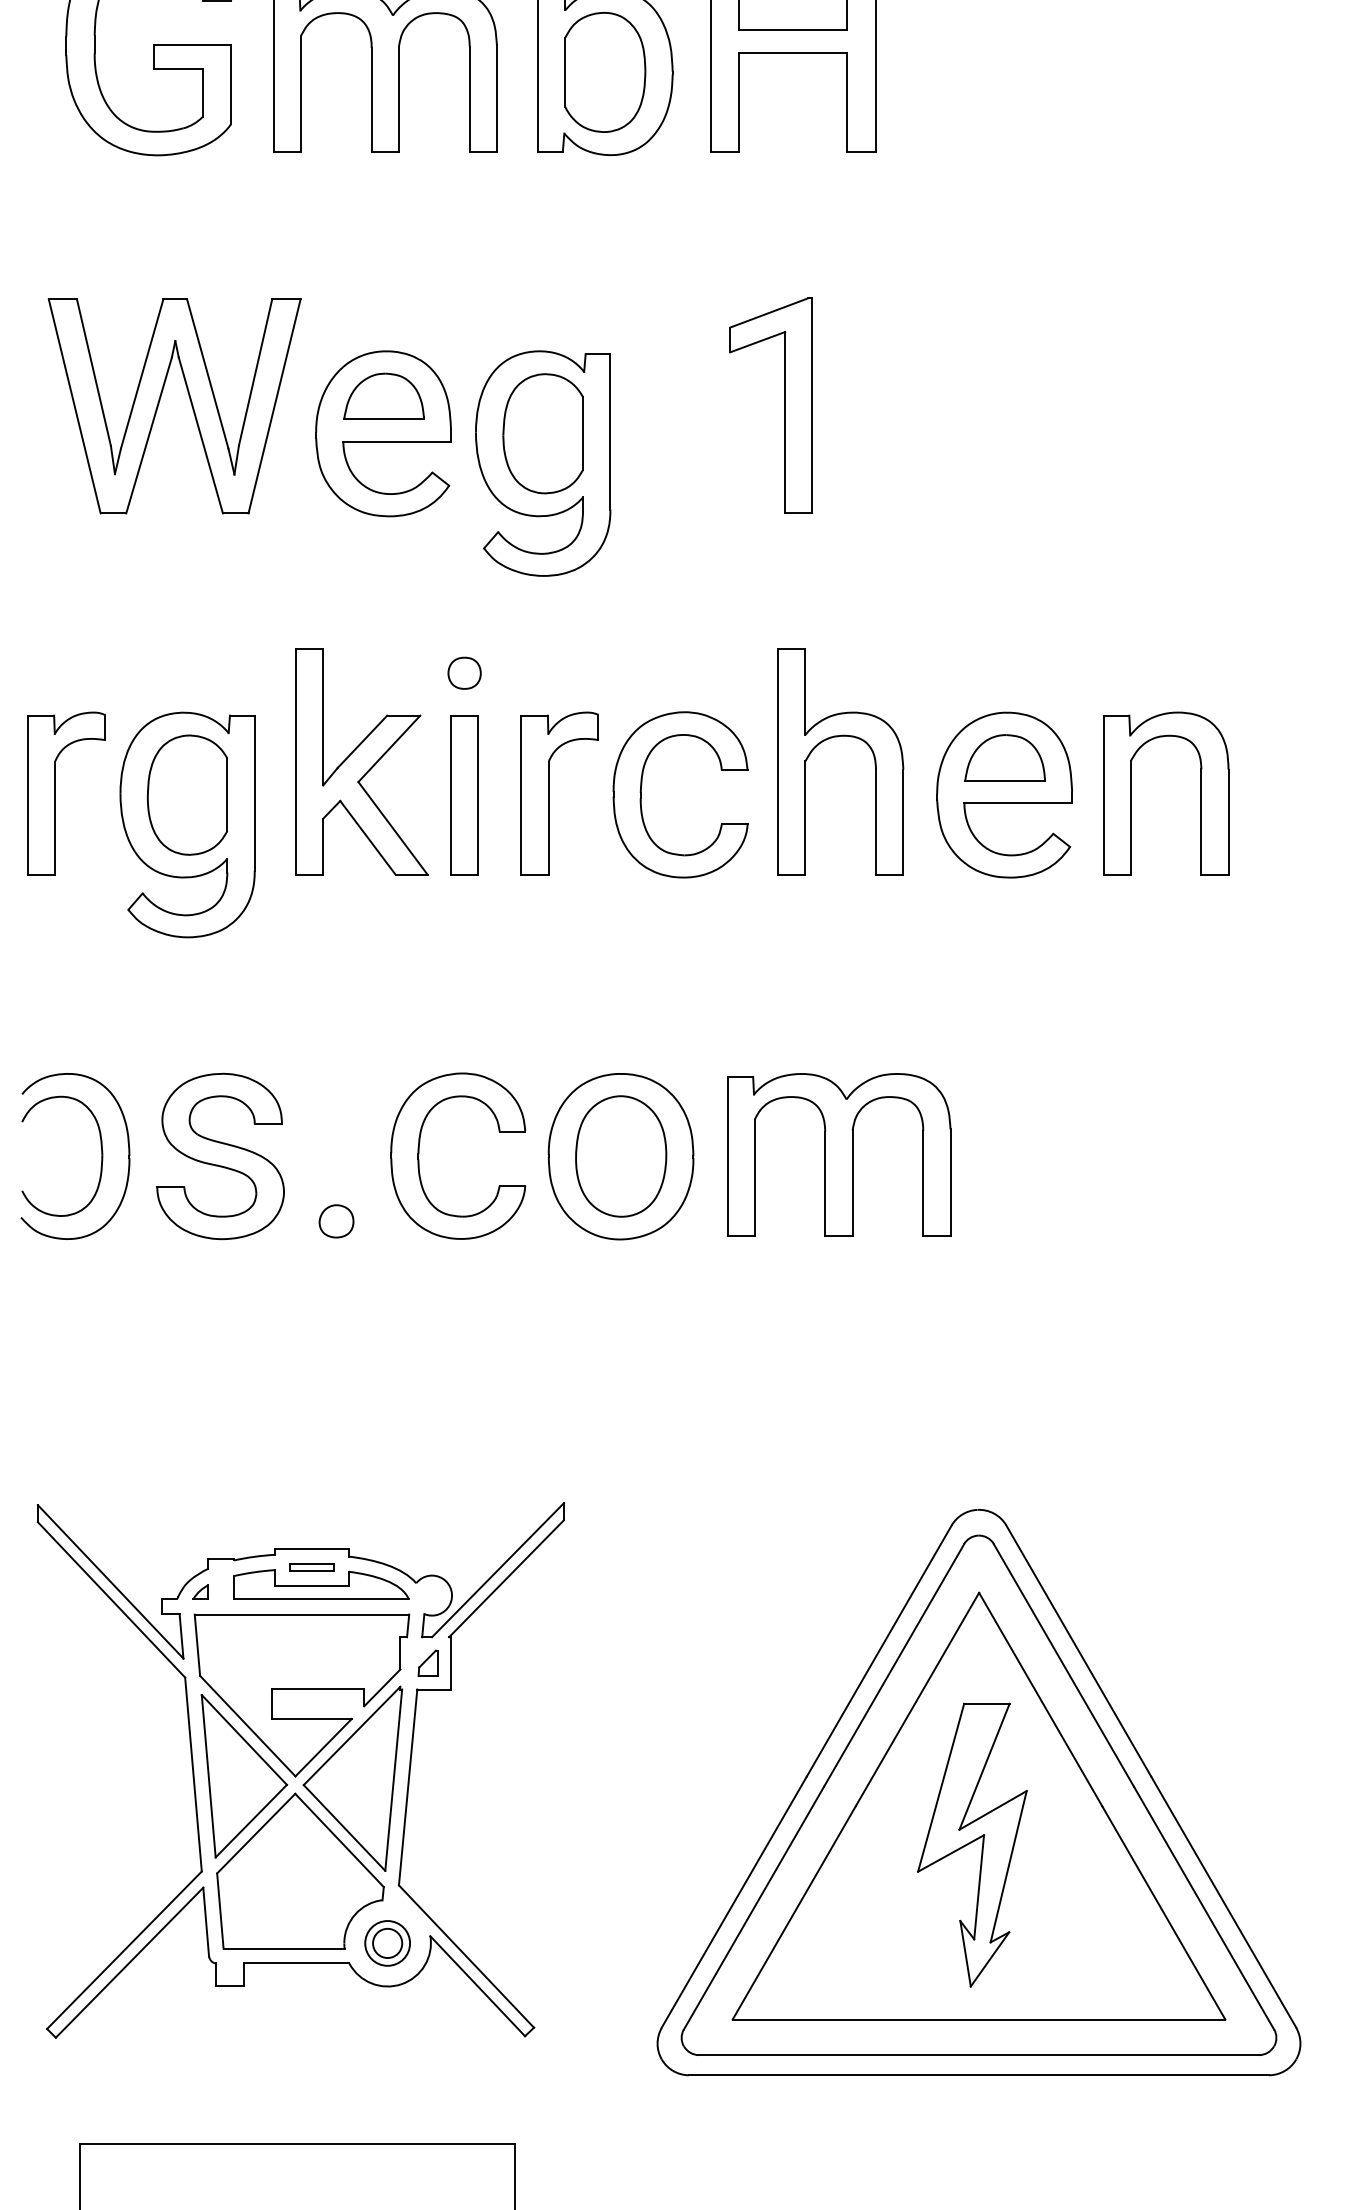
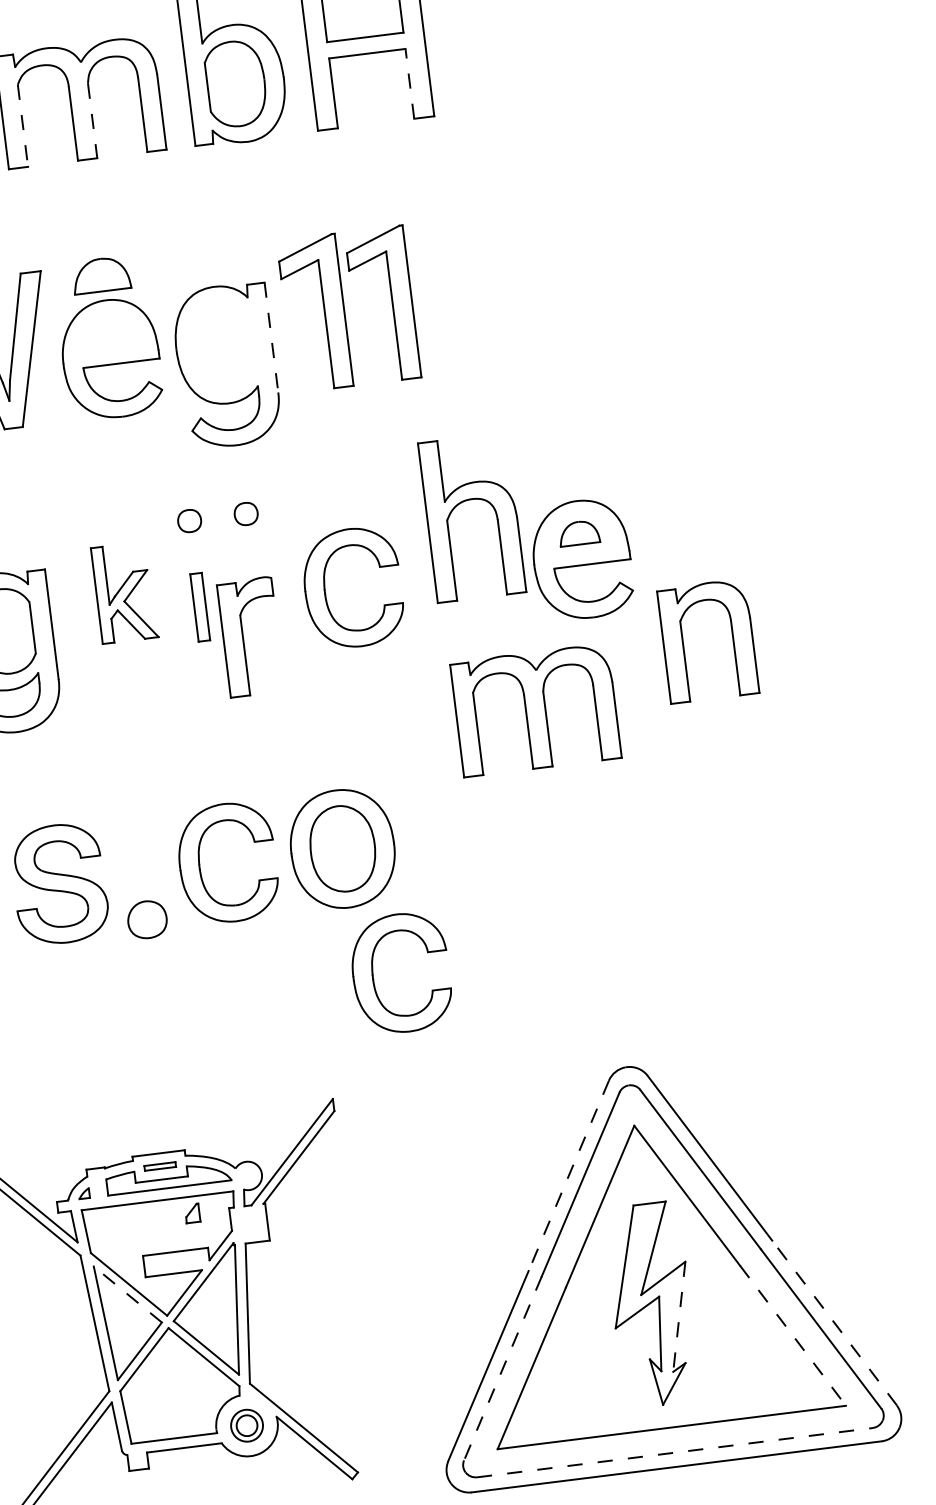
line: (301, 94) -> (23, 126), solid -> dashed
line: (398, 99) -> (92, 121), solid -> dashed
line: (847, 102) -> (410, 83), solid -> dashed
part: (383, 395) -> (100, 274), moved
part: (688, 405) -> (324, 312), added
line: (610, 431) -> (271, 337), solid -> dashed
part: (542, 433) -> (223, 344), removed
part: (544, 672) -> (246, 513), added
part: (837, 737) -> (467, 500), moved
part: (1004, 757) -> (578, 533), size x0.7
part: (361, 761) -> (124, 592), size x0.6
part: (549, 793) -> (243, 637), moved
part: (1200, 793) -> (732, 638), moved
part: (464, 795) -> (200, 607), size x0.6
part: (839, 1154) -> (536, 709), moved
part: (336, 1221) -> (147, 919), size x1.6
part: (641, 1339) -> (373, 976), added
line: (879, 1651) -> (569, 1176), solid -> dashed
part: (427, 1662) -> (191, 1212), moved
line: (244, 1739) -> (127, 1294), solid -> dashed
line: (1008, 1866) -> (679, 1316), solid -> dashed
line: (1223, 1901) -> (834, 1322), solid -> dashed
line: (753, 1908) -> (502, 1368), solid -> dashed
line: (1164, 1913) -> (793, 1336), solid -> dashed
line: (979, 2055) -> (675, 1452), solid -> dashed

